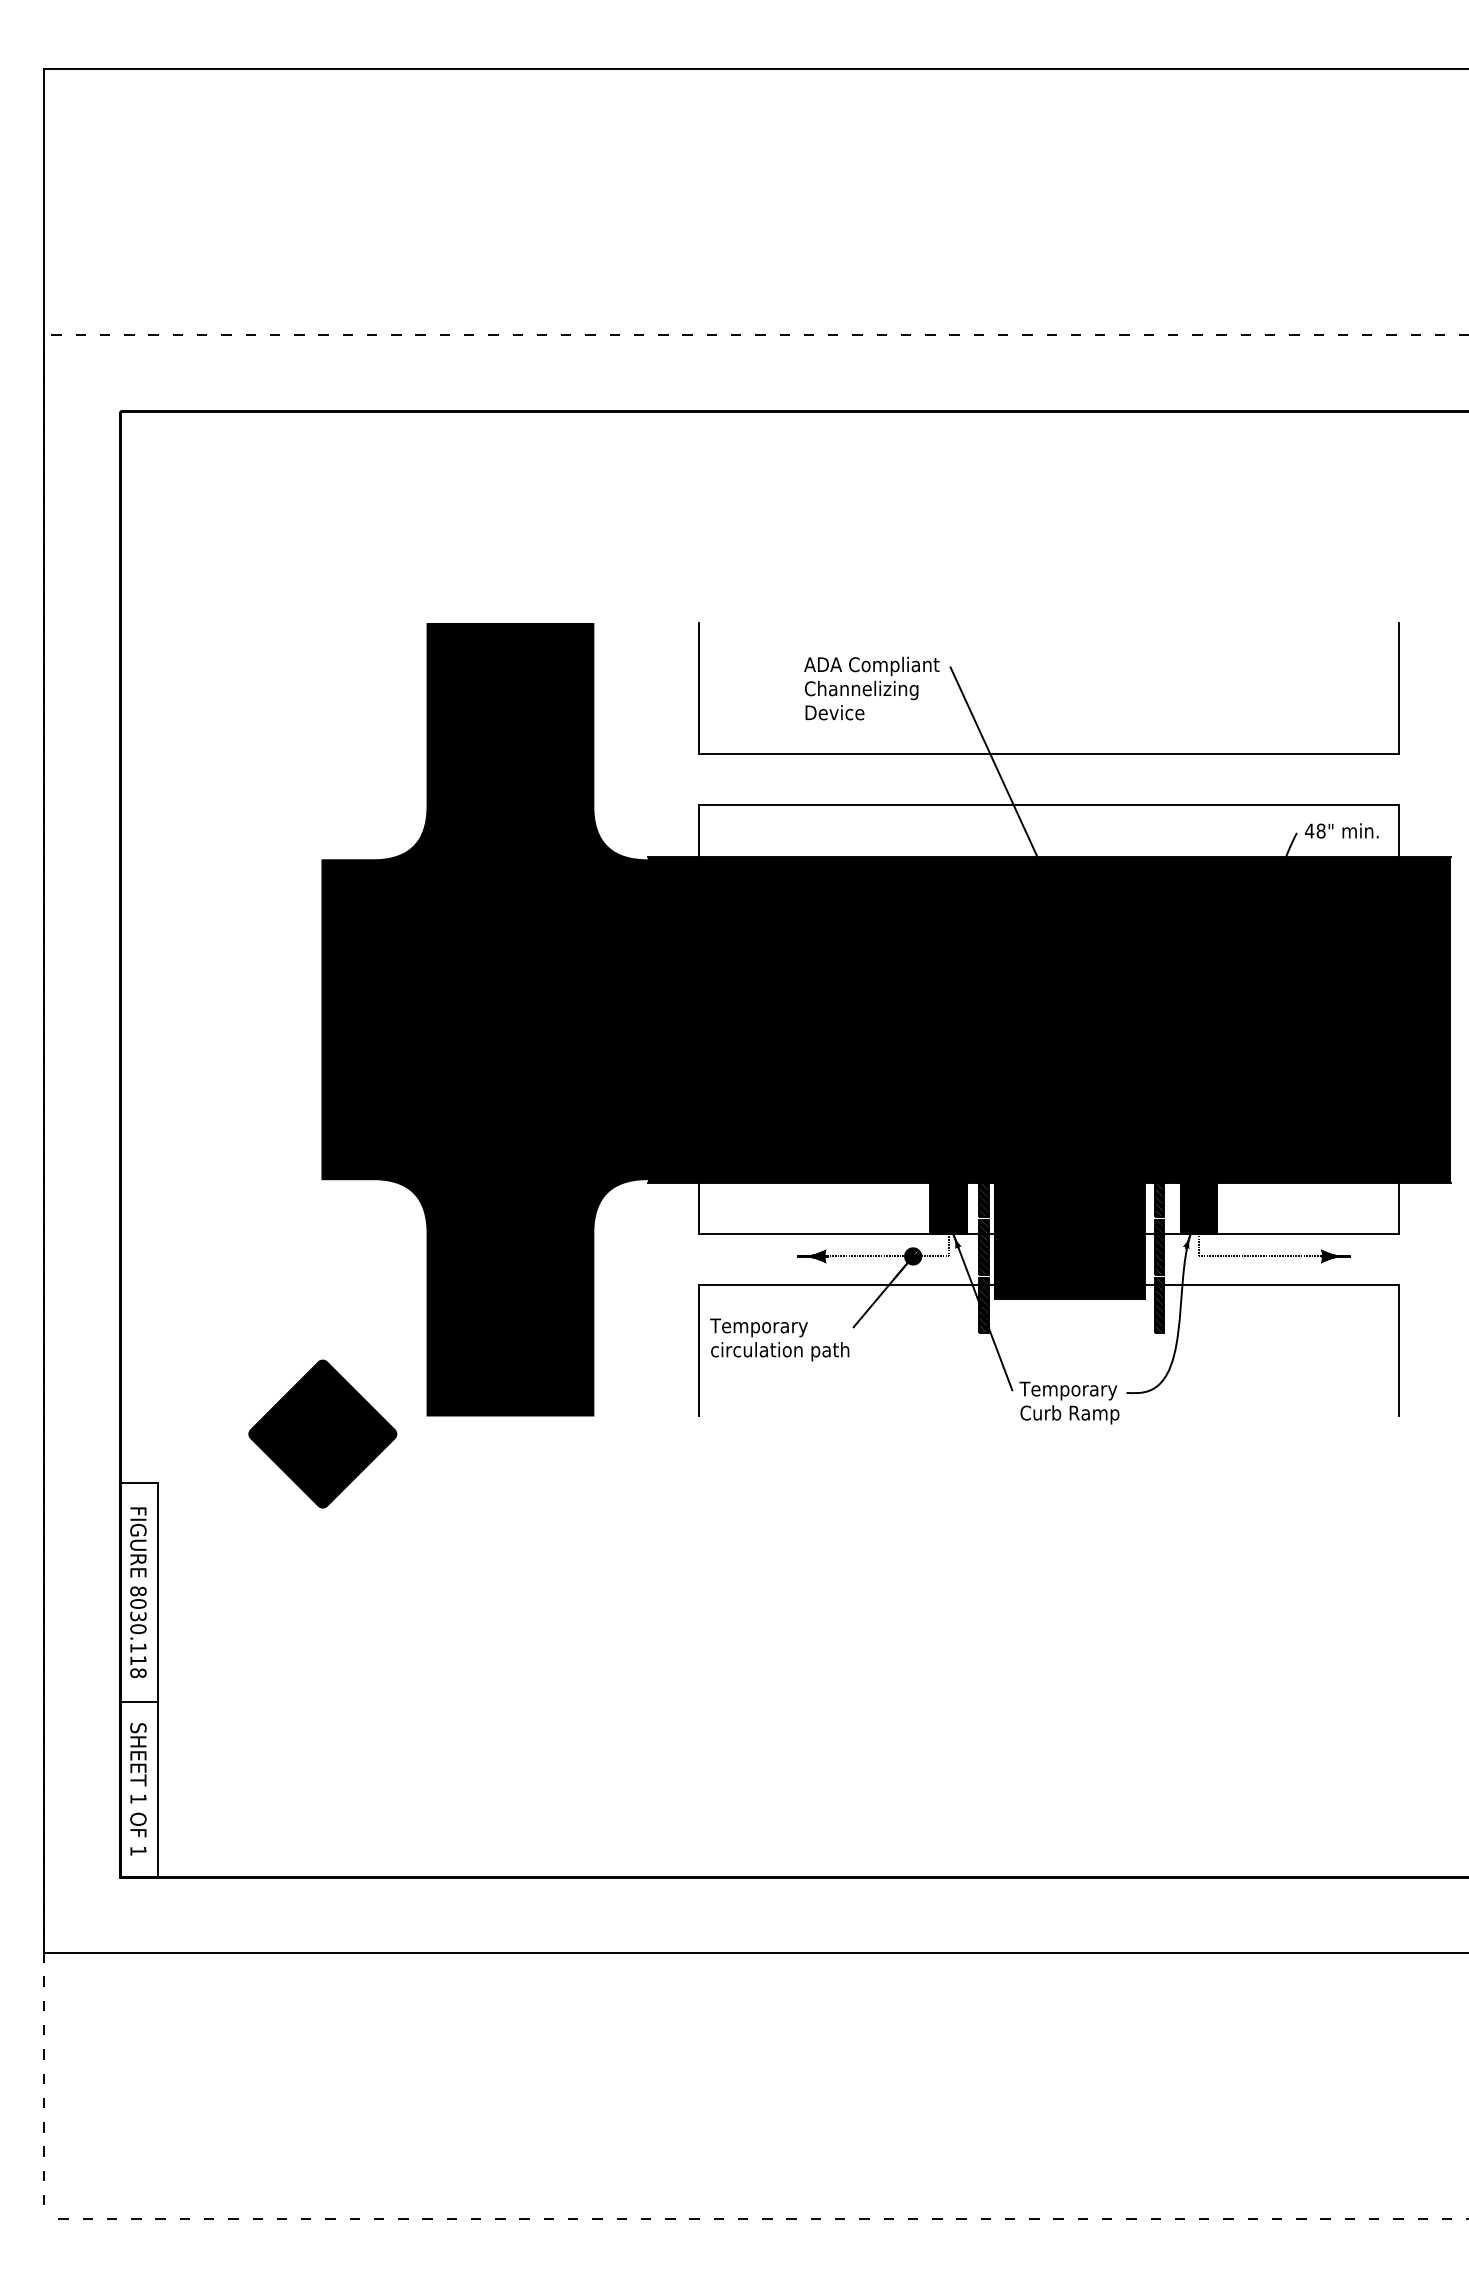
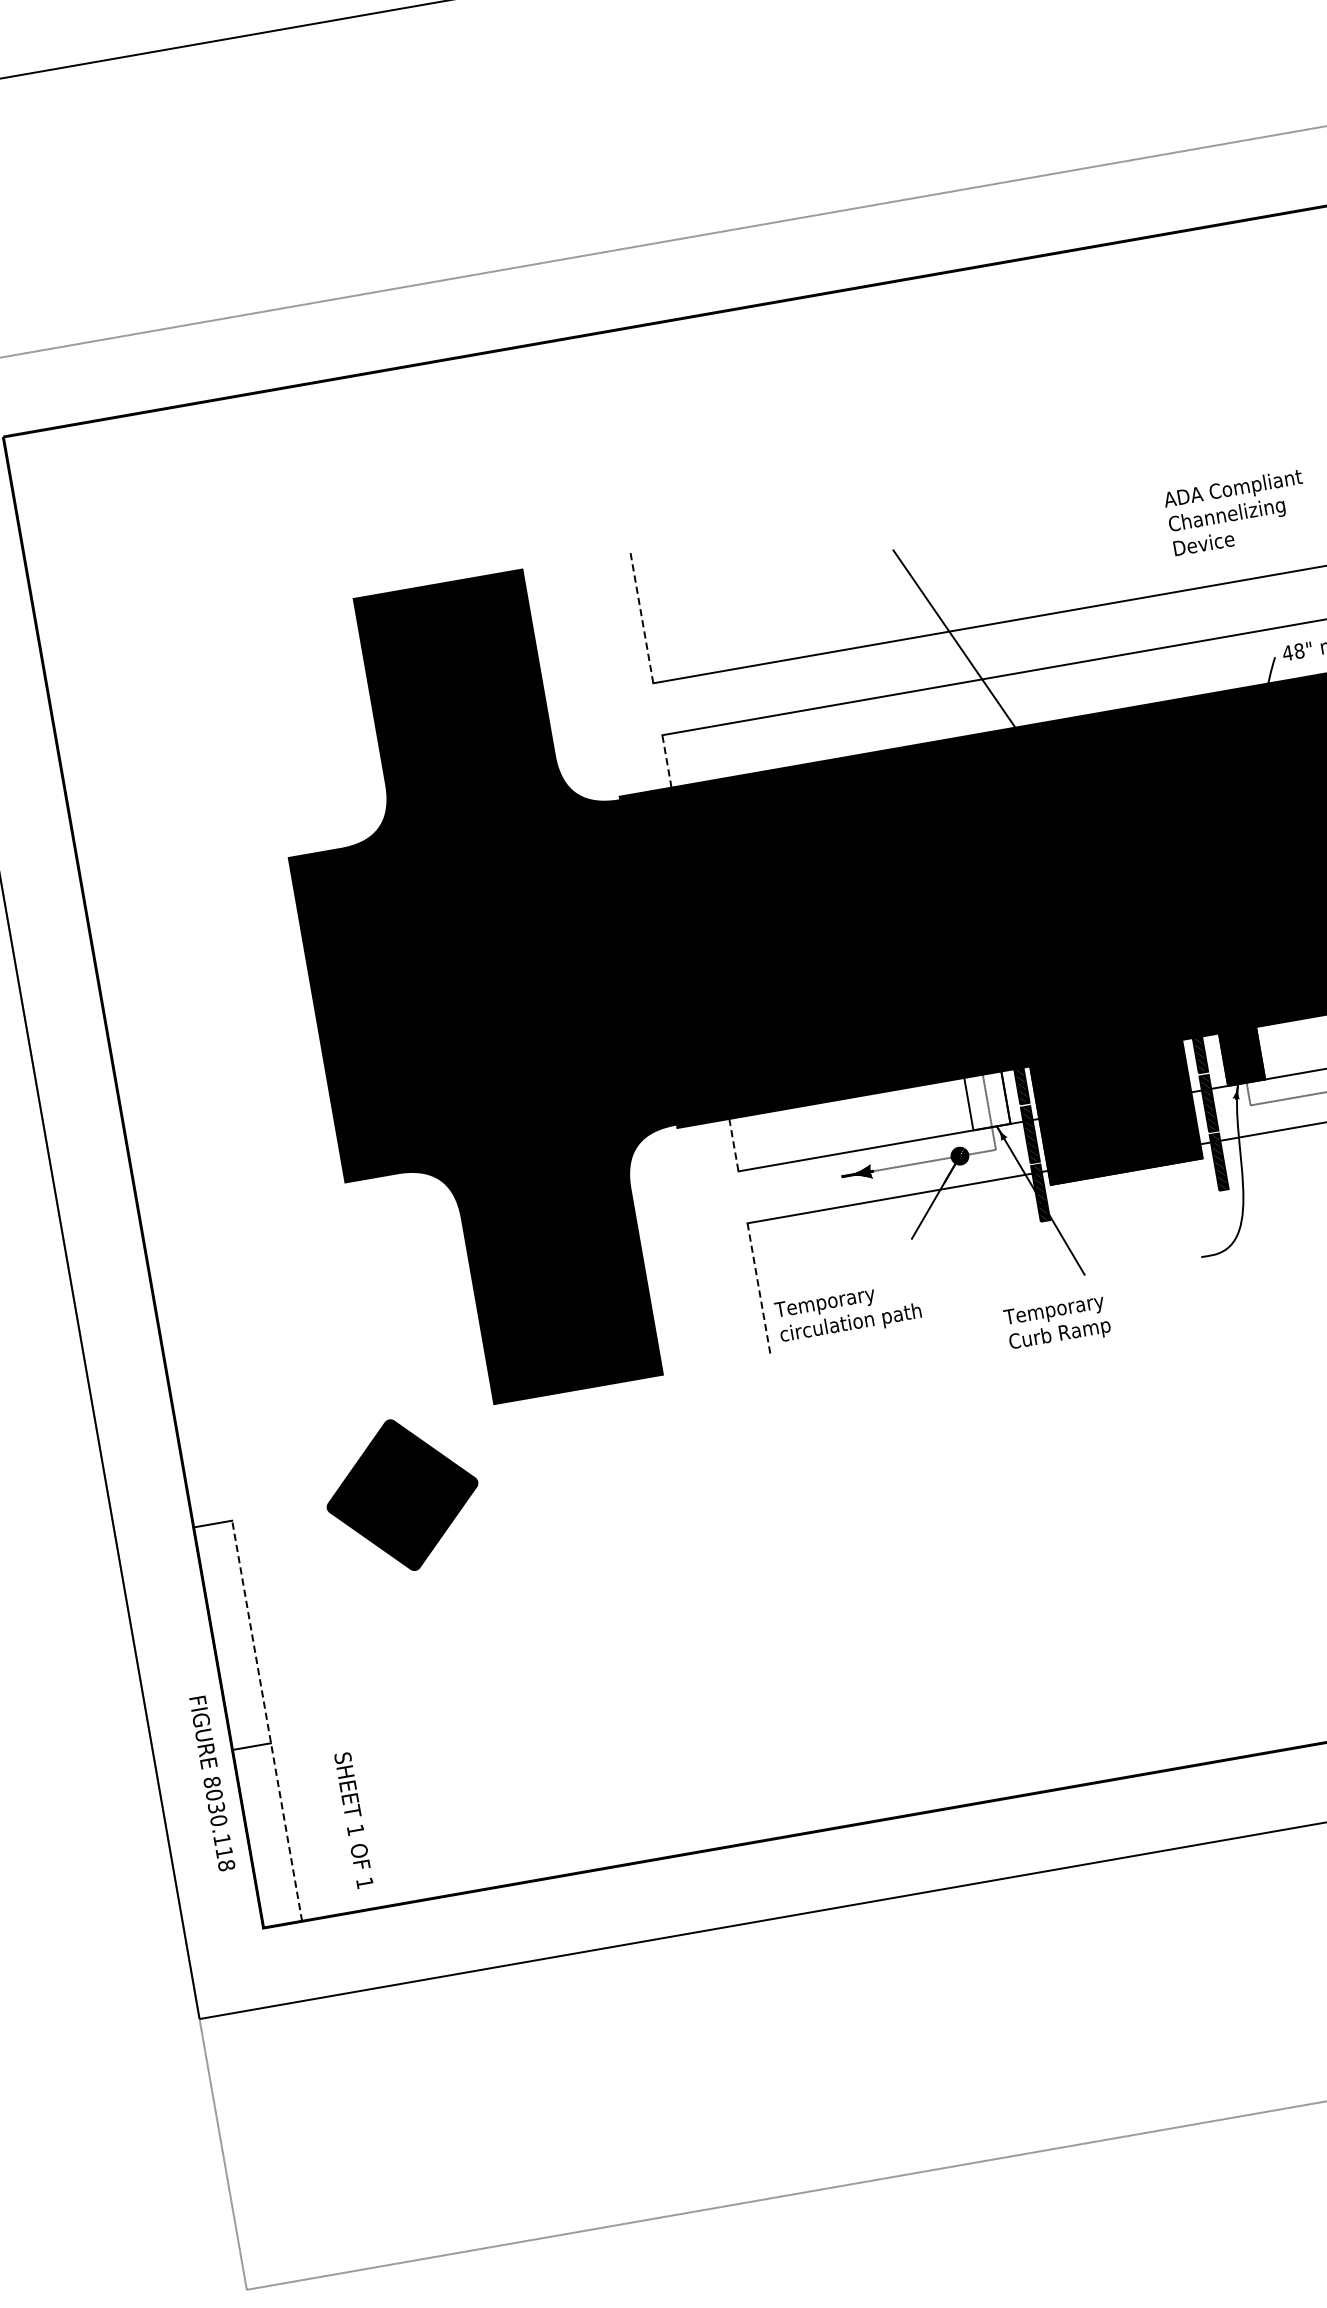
line: (699, 688) -> (641, 616), solid -> dashed
text: (871, 688) -> (1236, 512), moved
line: (699, 831) -> (667, 761), solid -> dashed
fill: (948, 1205) -> (986, 1098), removed
line: (699, 1208) -> (734, 1145), solid -> dashed
text: (779, 1339) -> (848, 1311), moved
line: (699, 1350) -> (759, 1289), solid -> dashed
text: (1069, 1402) -> (1057, 1322), moved
part: (322, 1433) -> (402, 1494), moved
text: (138, 1592) -> (212, 1783), moved
line: (158, 1680) -> (267, 1721), solid -> dashed
text: (138, 1789) -> (354, 1820), moved

